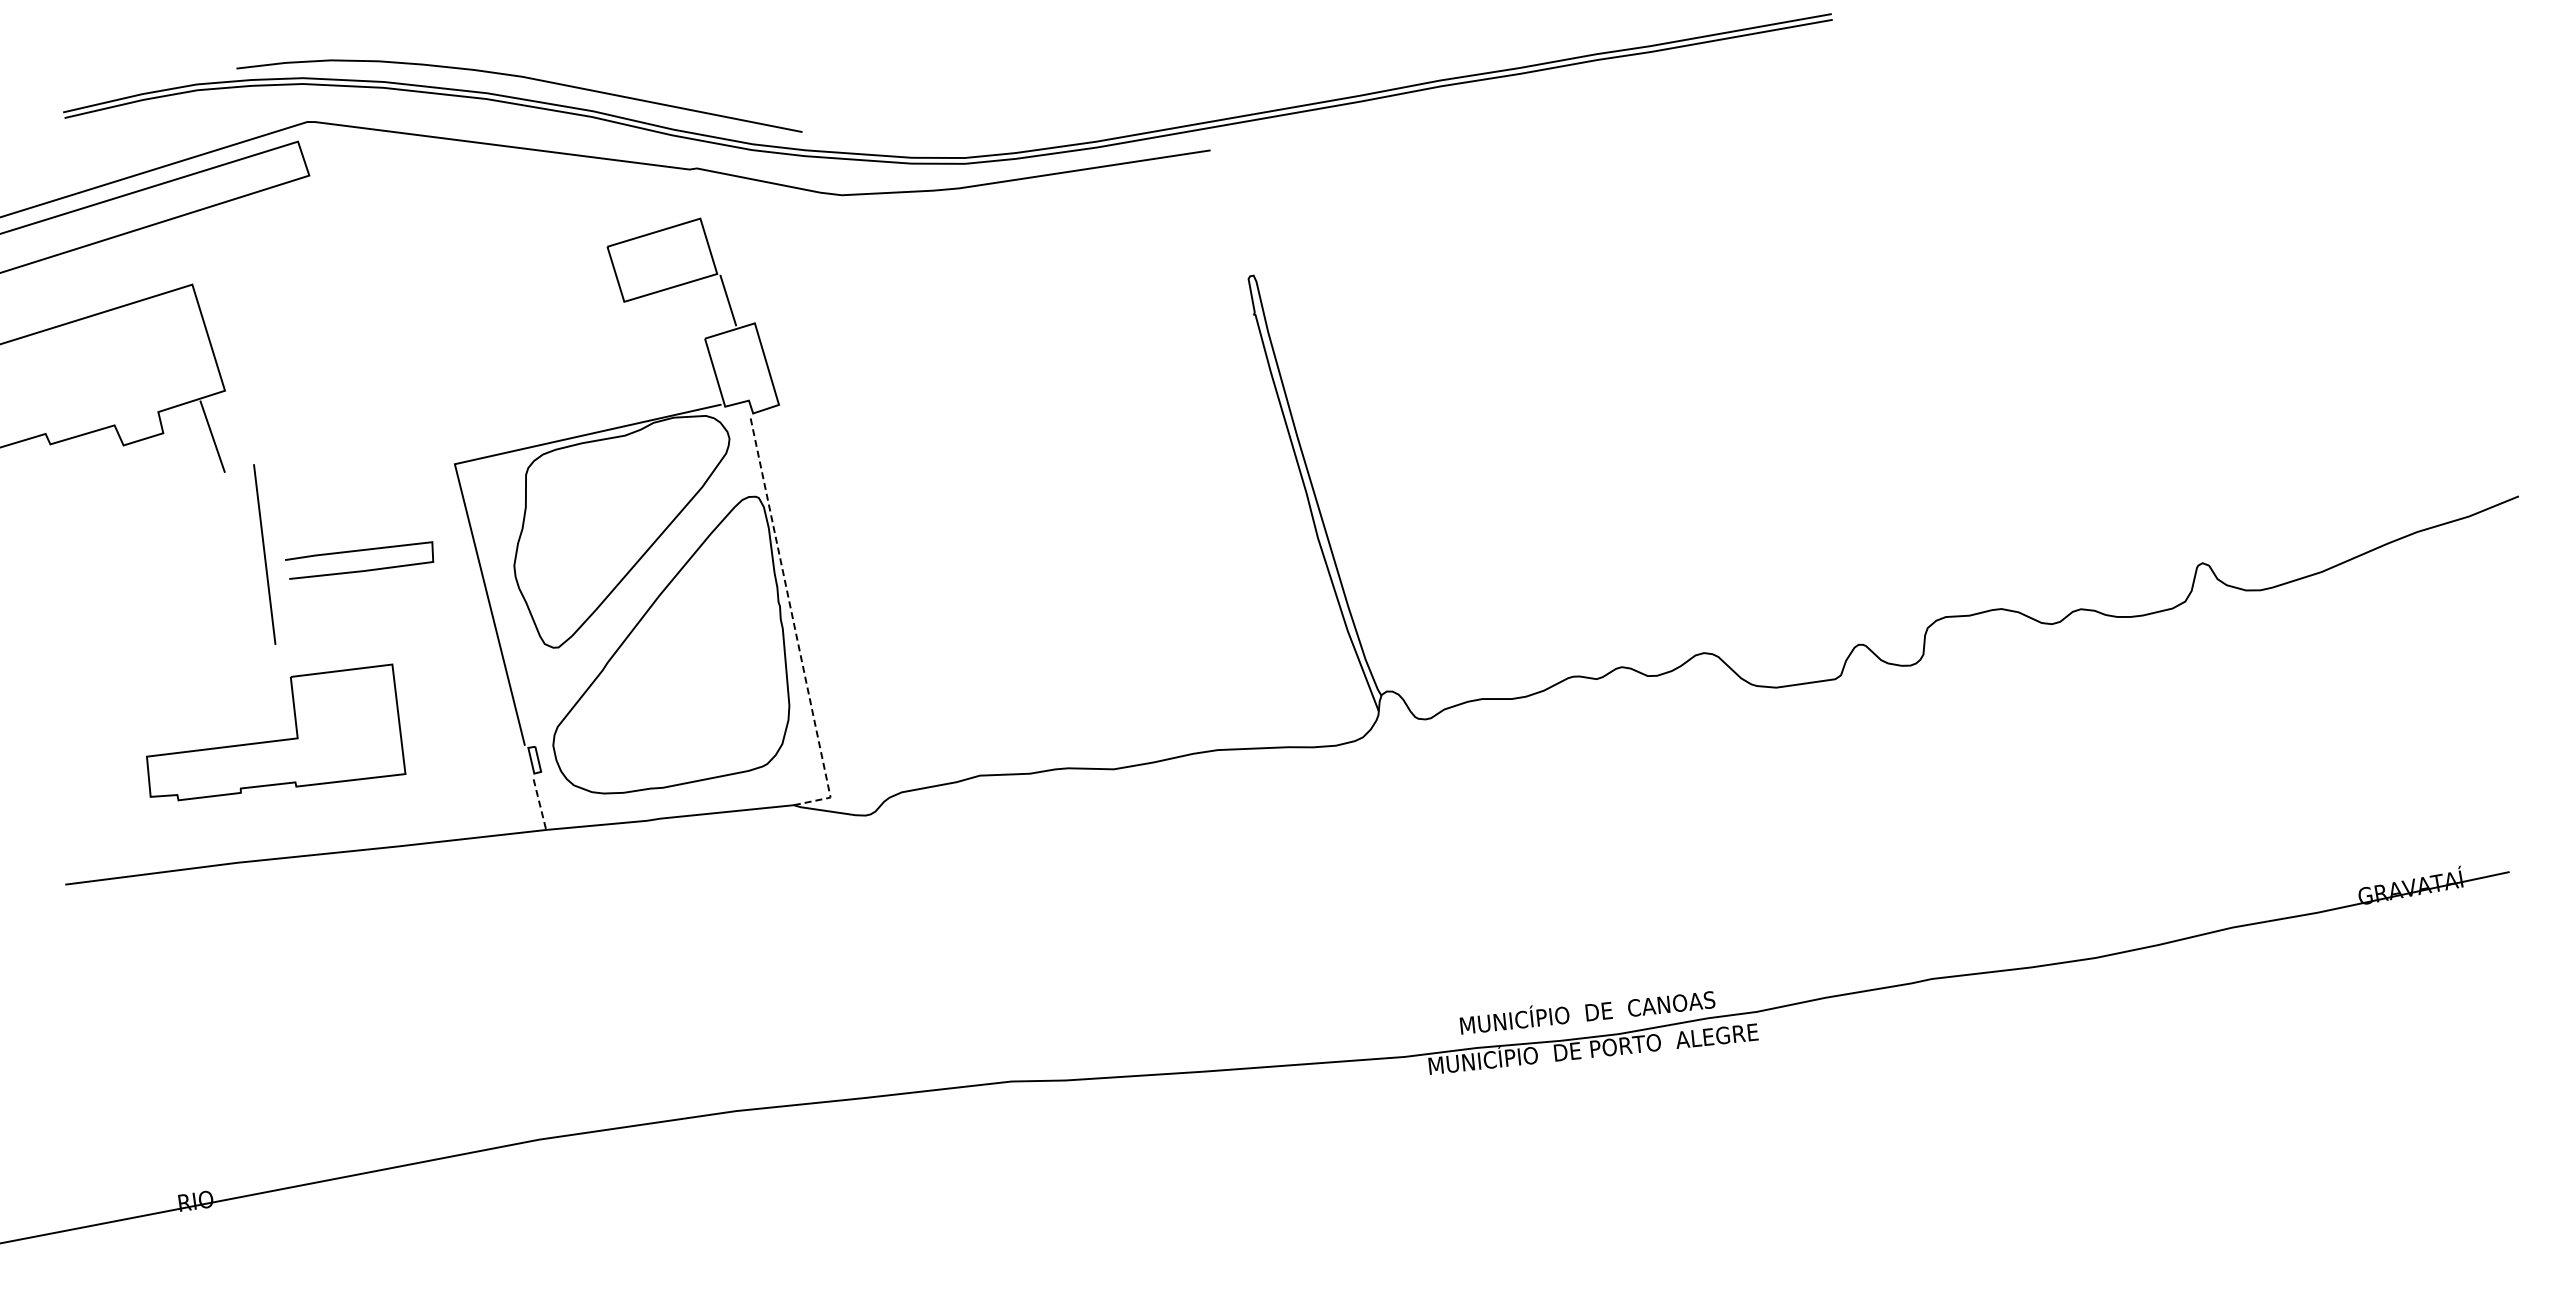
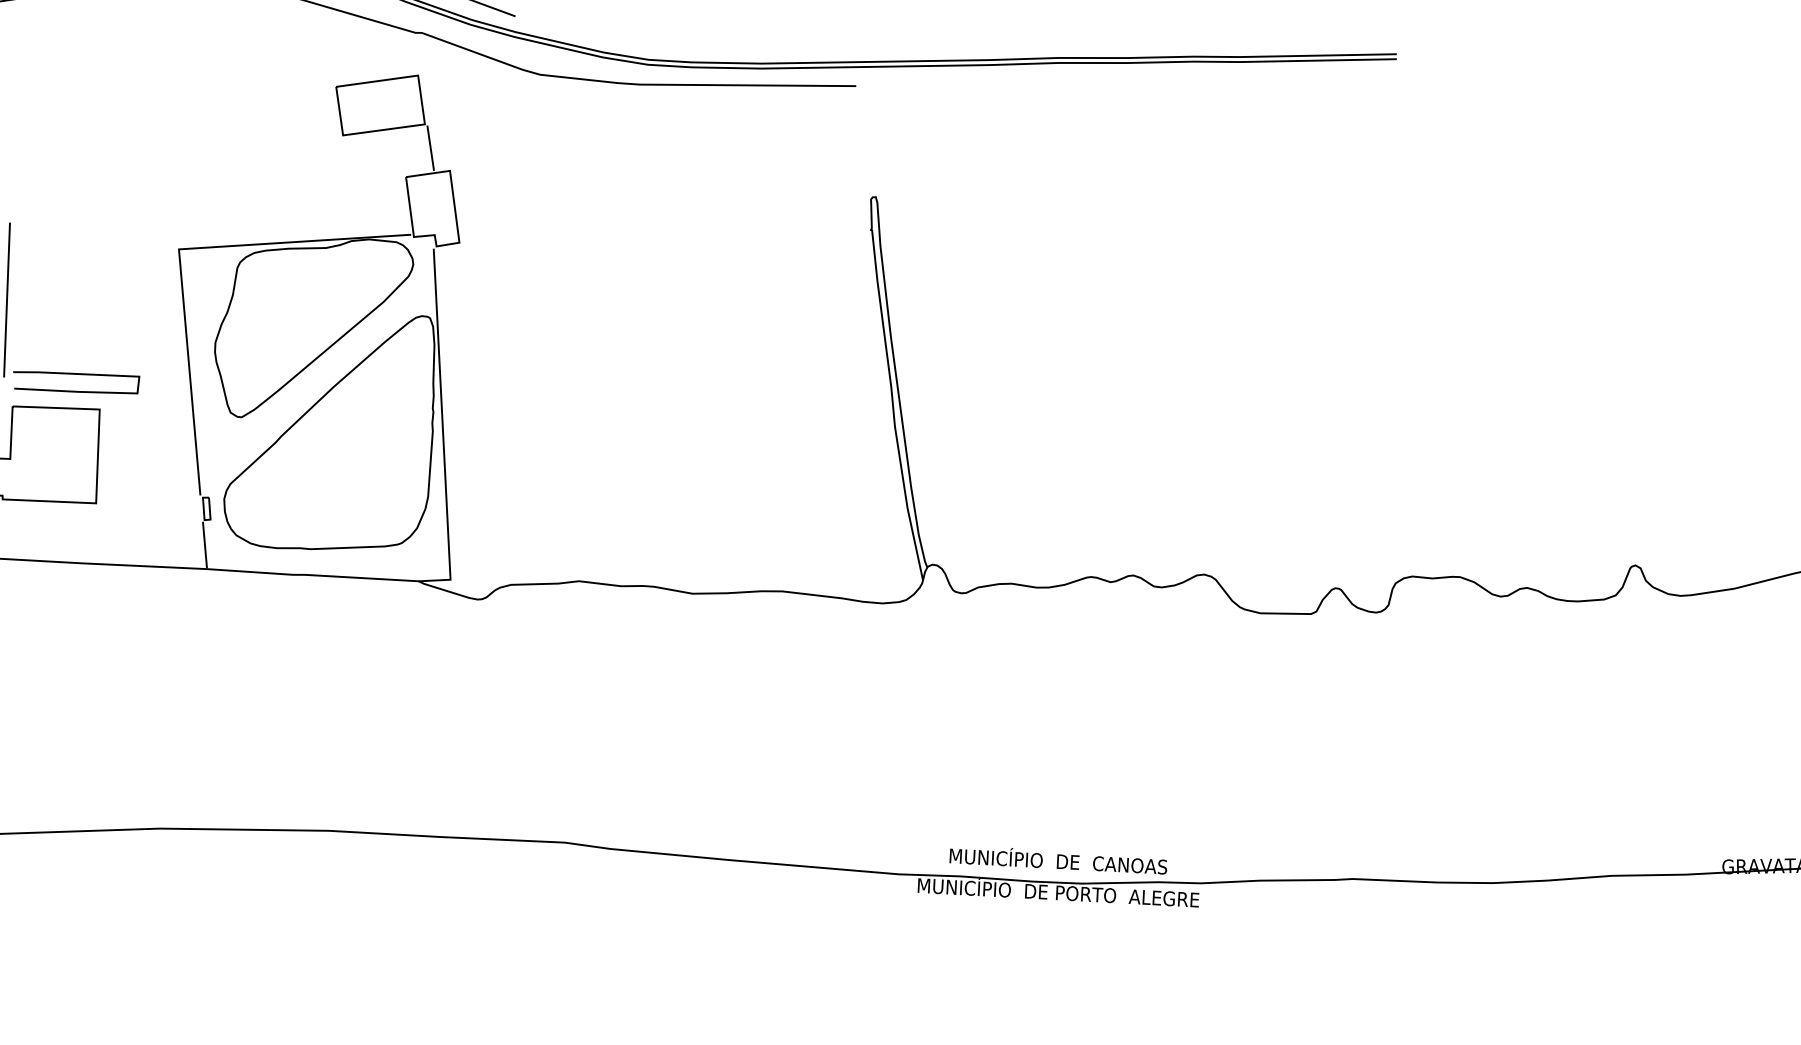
curve: (359, 551) -> (76, 374), moved
line: (794, 625) -> (443, 430), dashed -> solid
line: (539, 801) -> (205, 544), dashed -> solid

